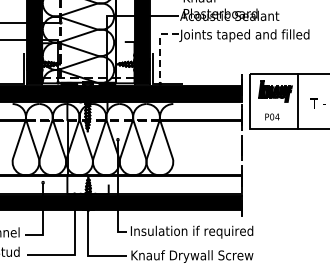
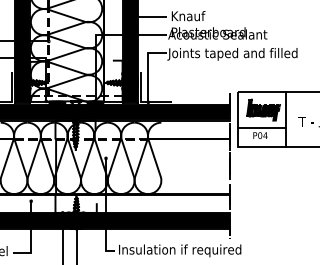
line: (160, 49) -> (148, 68), dashed -> solid
line: (274, 109) -> (262, 128), added

